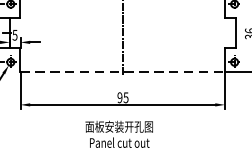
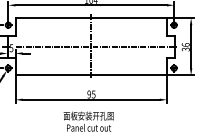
line: (131, 32) -> (97, 46), added
line: (123, 72) -> (91, 75), dashed -> solid

